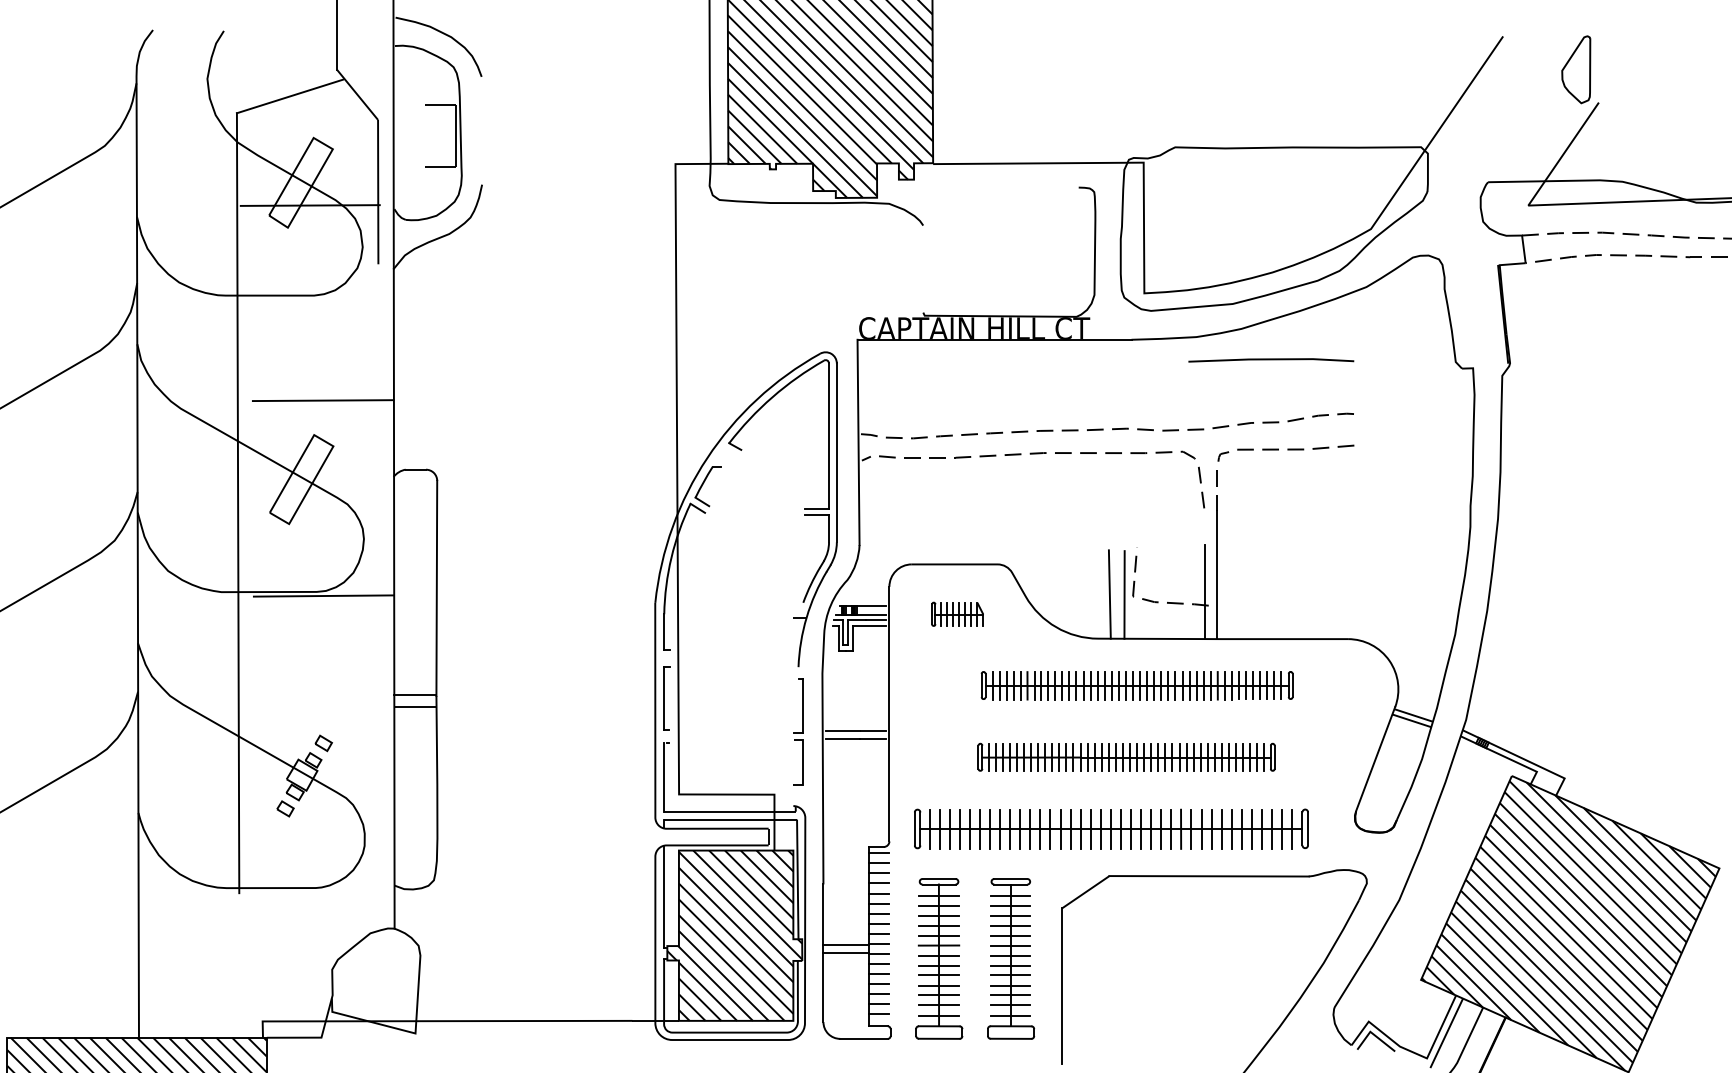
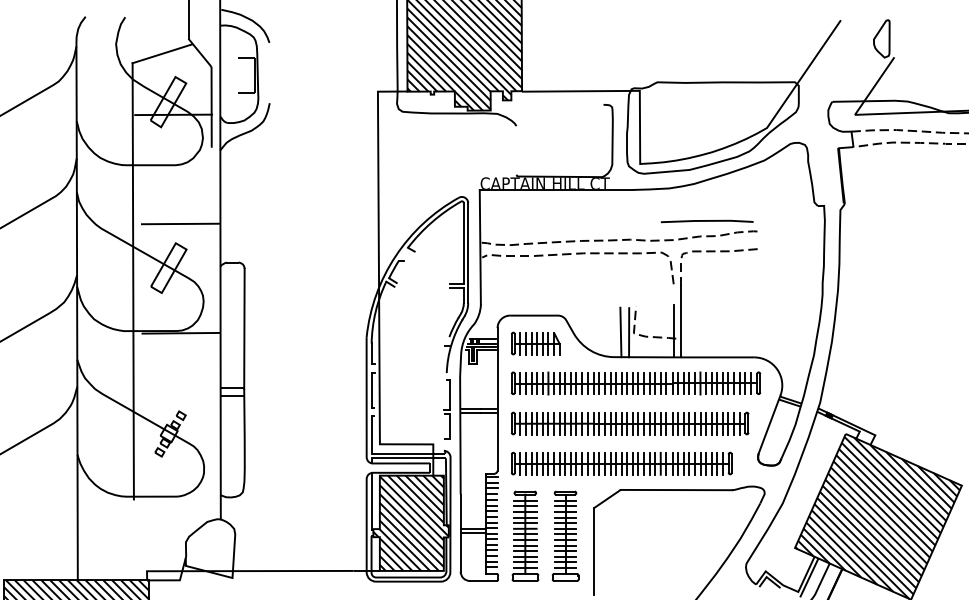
line: (1270, 360) -> (706, 221), moved
part: (957, 614) -> (535, 343), size x1.67
part: (1137, 685) -> (636, 383), size x1.43
part: (1127, 757) -> (630, 423), size x1.43

